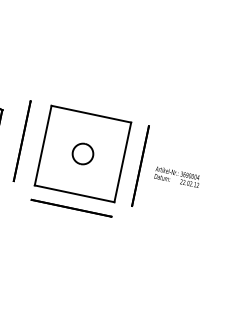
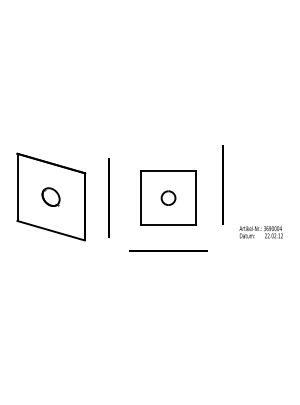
part: (83, 153) -> (168, 197), size x0.7
line: (140, 165) -> (222, 184), moved
text: (176, 177) -> (260, 232), moved

